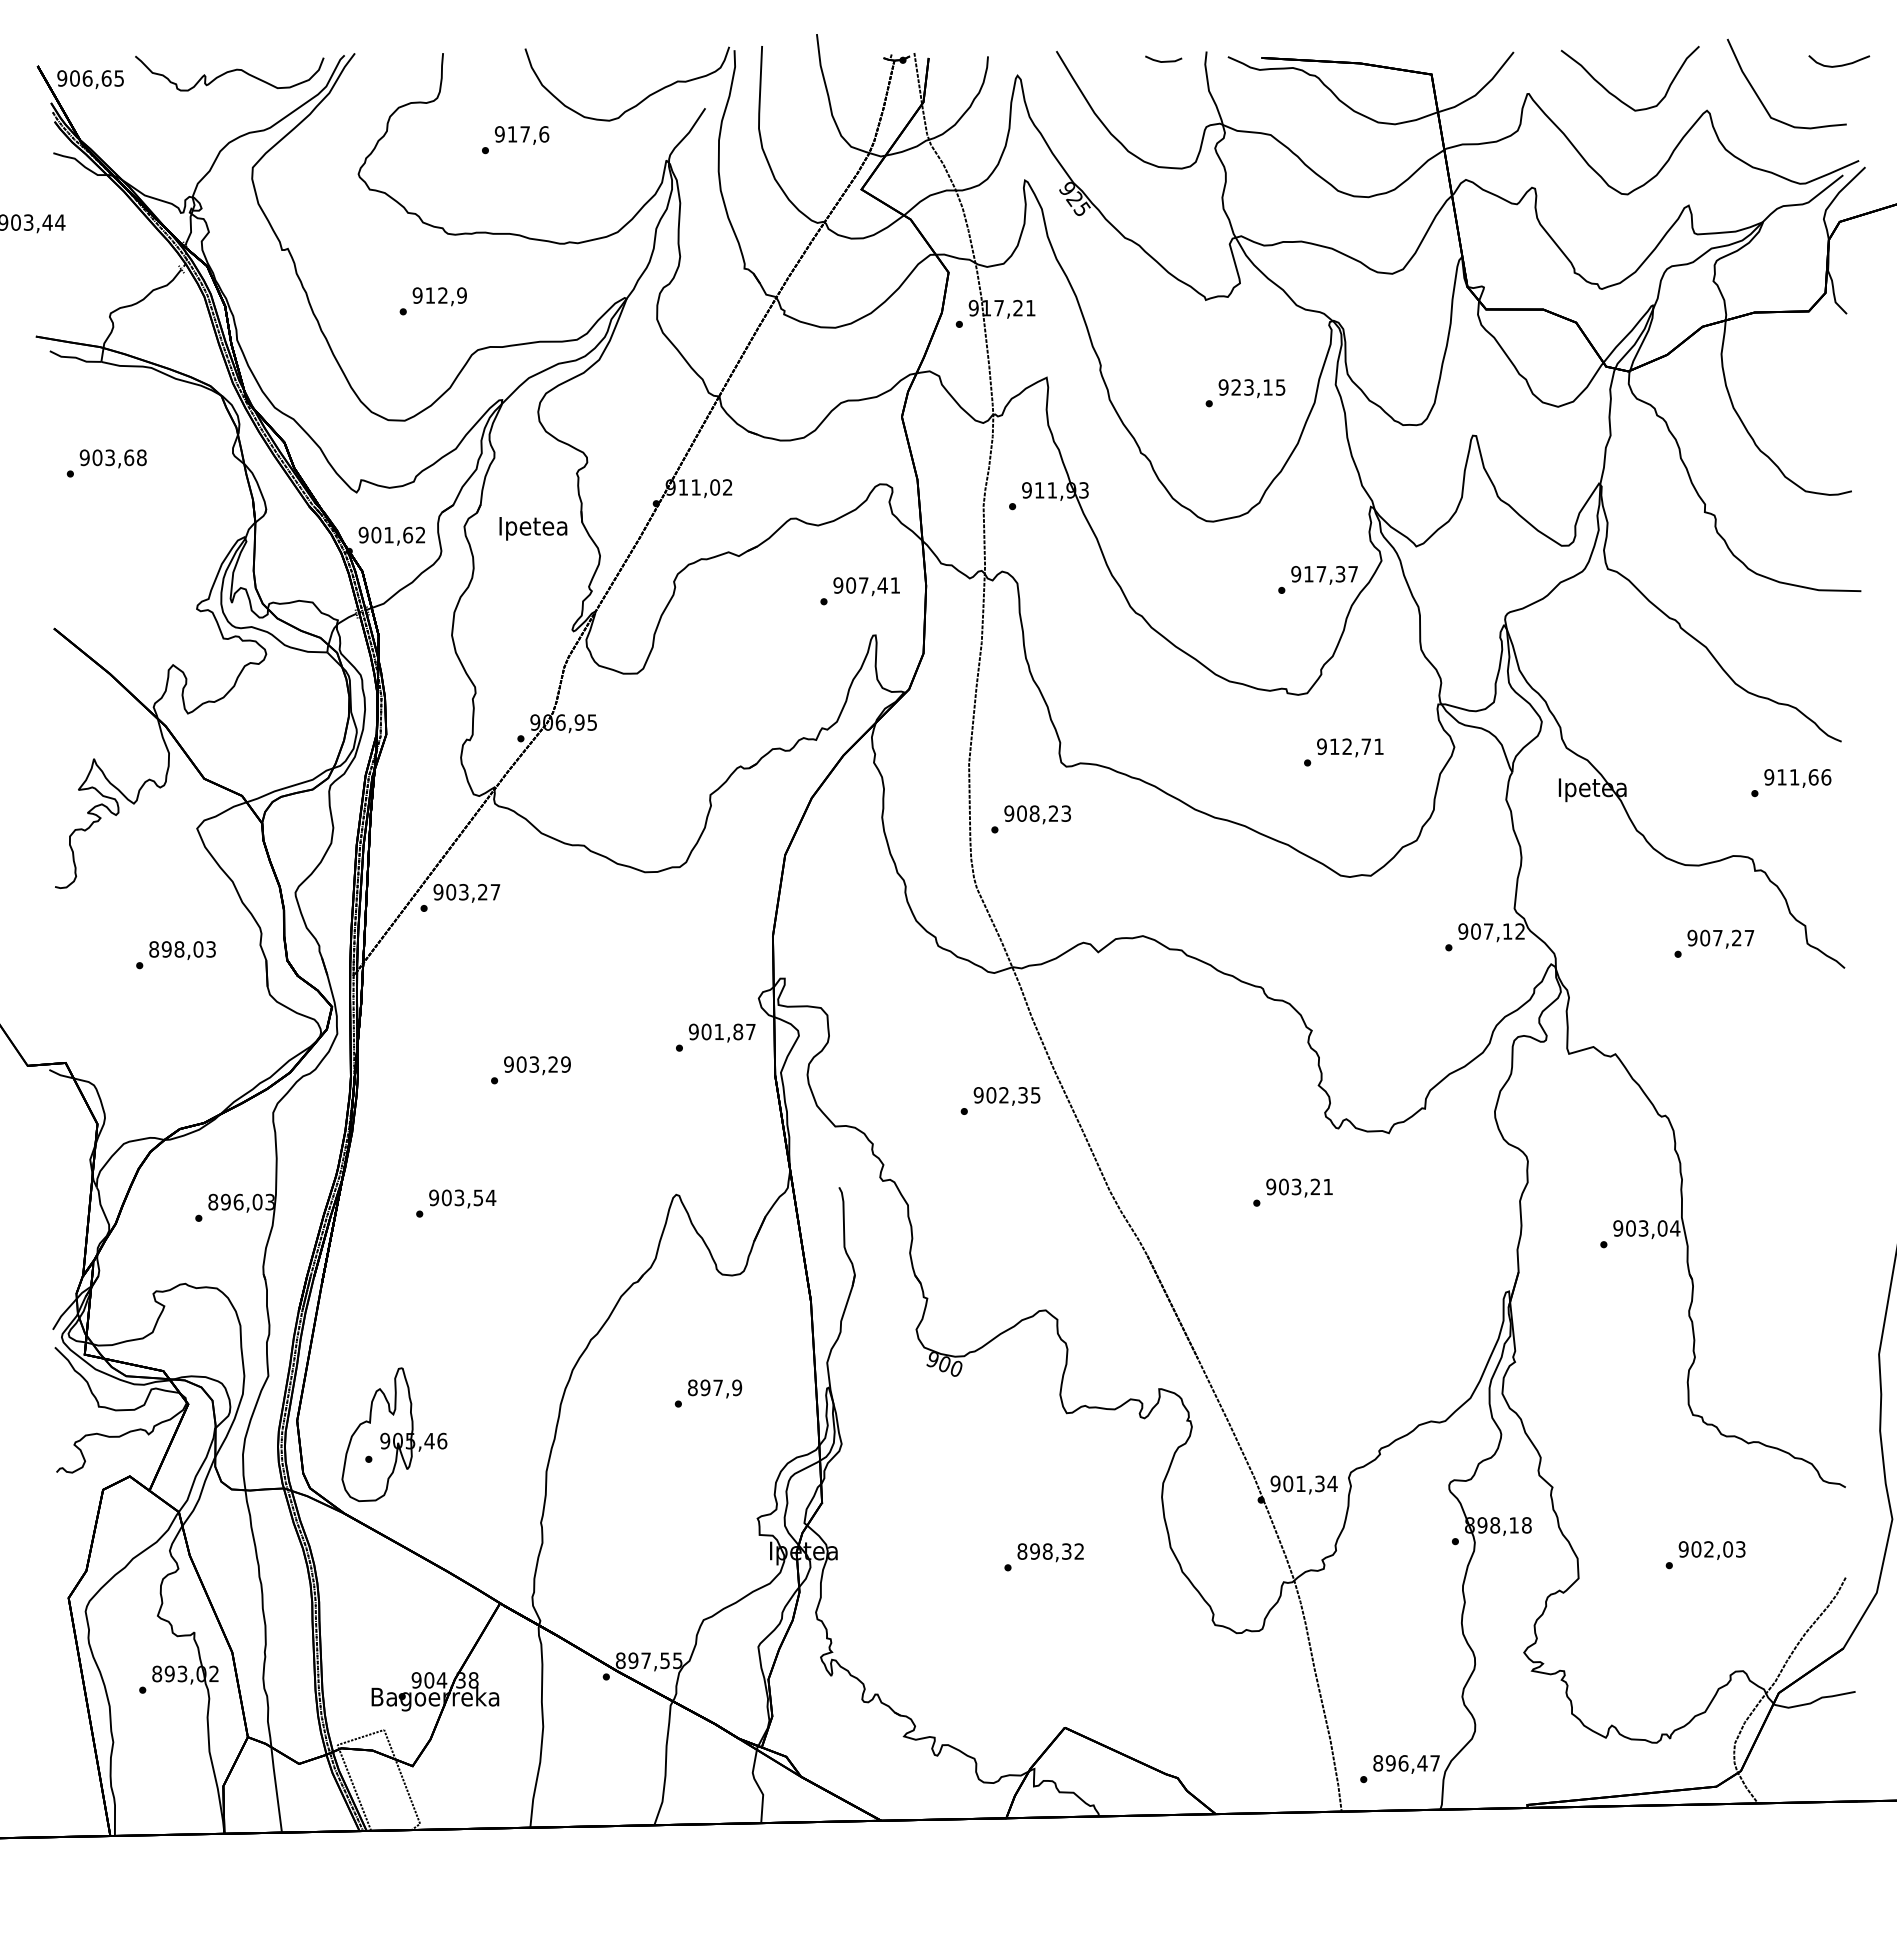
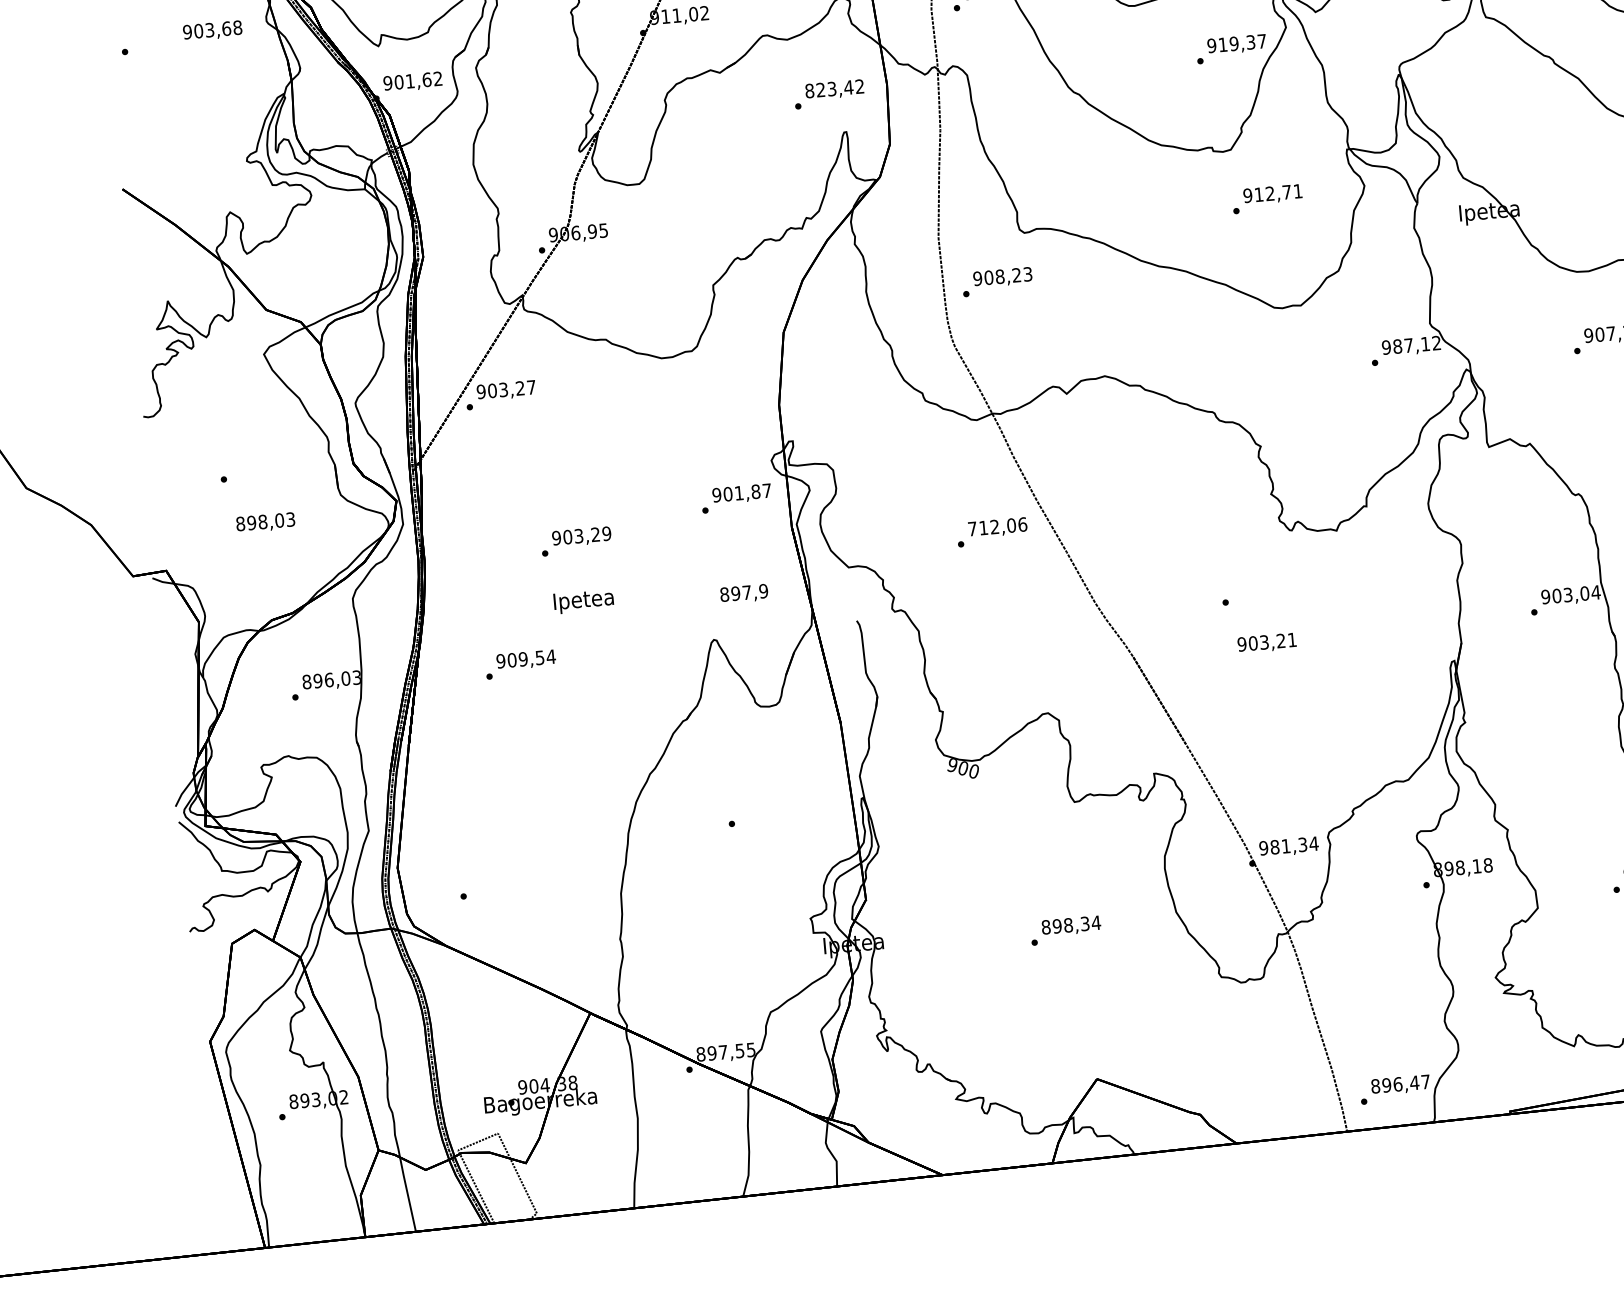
text: (112, 458) -> (211, 30), moved
text: (533, 528) -> (583, 601), moved
text: (1321, 574) -> (1234, 44), 917,37 -> 919,37
text: (866, 585) -> (834, 88), 907,41 -> 823,42
text: (1475, 931) -> (1397, 346), 907,12 -> 987,12
text: (182, 950) -> (265, 522), moved
text: (1006, 1095) -> (997, 527), 902,35 -> 712,06
text: (1299, 1187) -> (1267, 642), moved
text: (459, 1197) -> (523, 658), 903,54 -> 909,54
text: (715, 1388) -> (744, 593), moved
part: (394, 1434) -> (484, 872), removed
text: (1288, 1483) -> (1275, 846), 901,34 -> 981,34
text: (1079, 1551) -> (1096, 922), 898,32 -> 898,34

